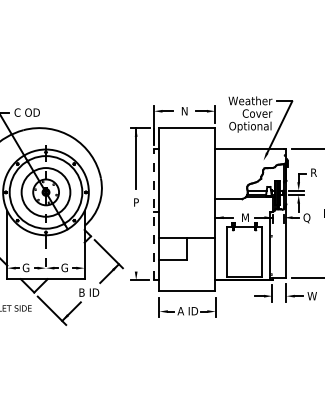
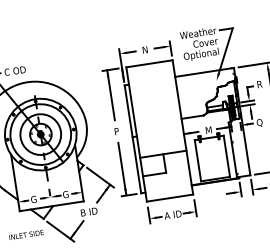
line: (154, 214) -> (133, 139), dashed -> solid
line: (136, 247) -> (122, 168), added

